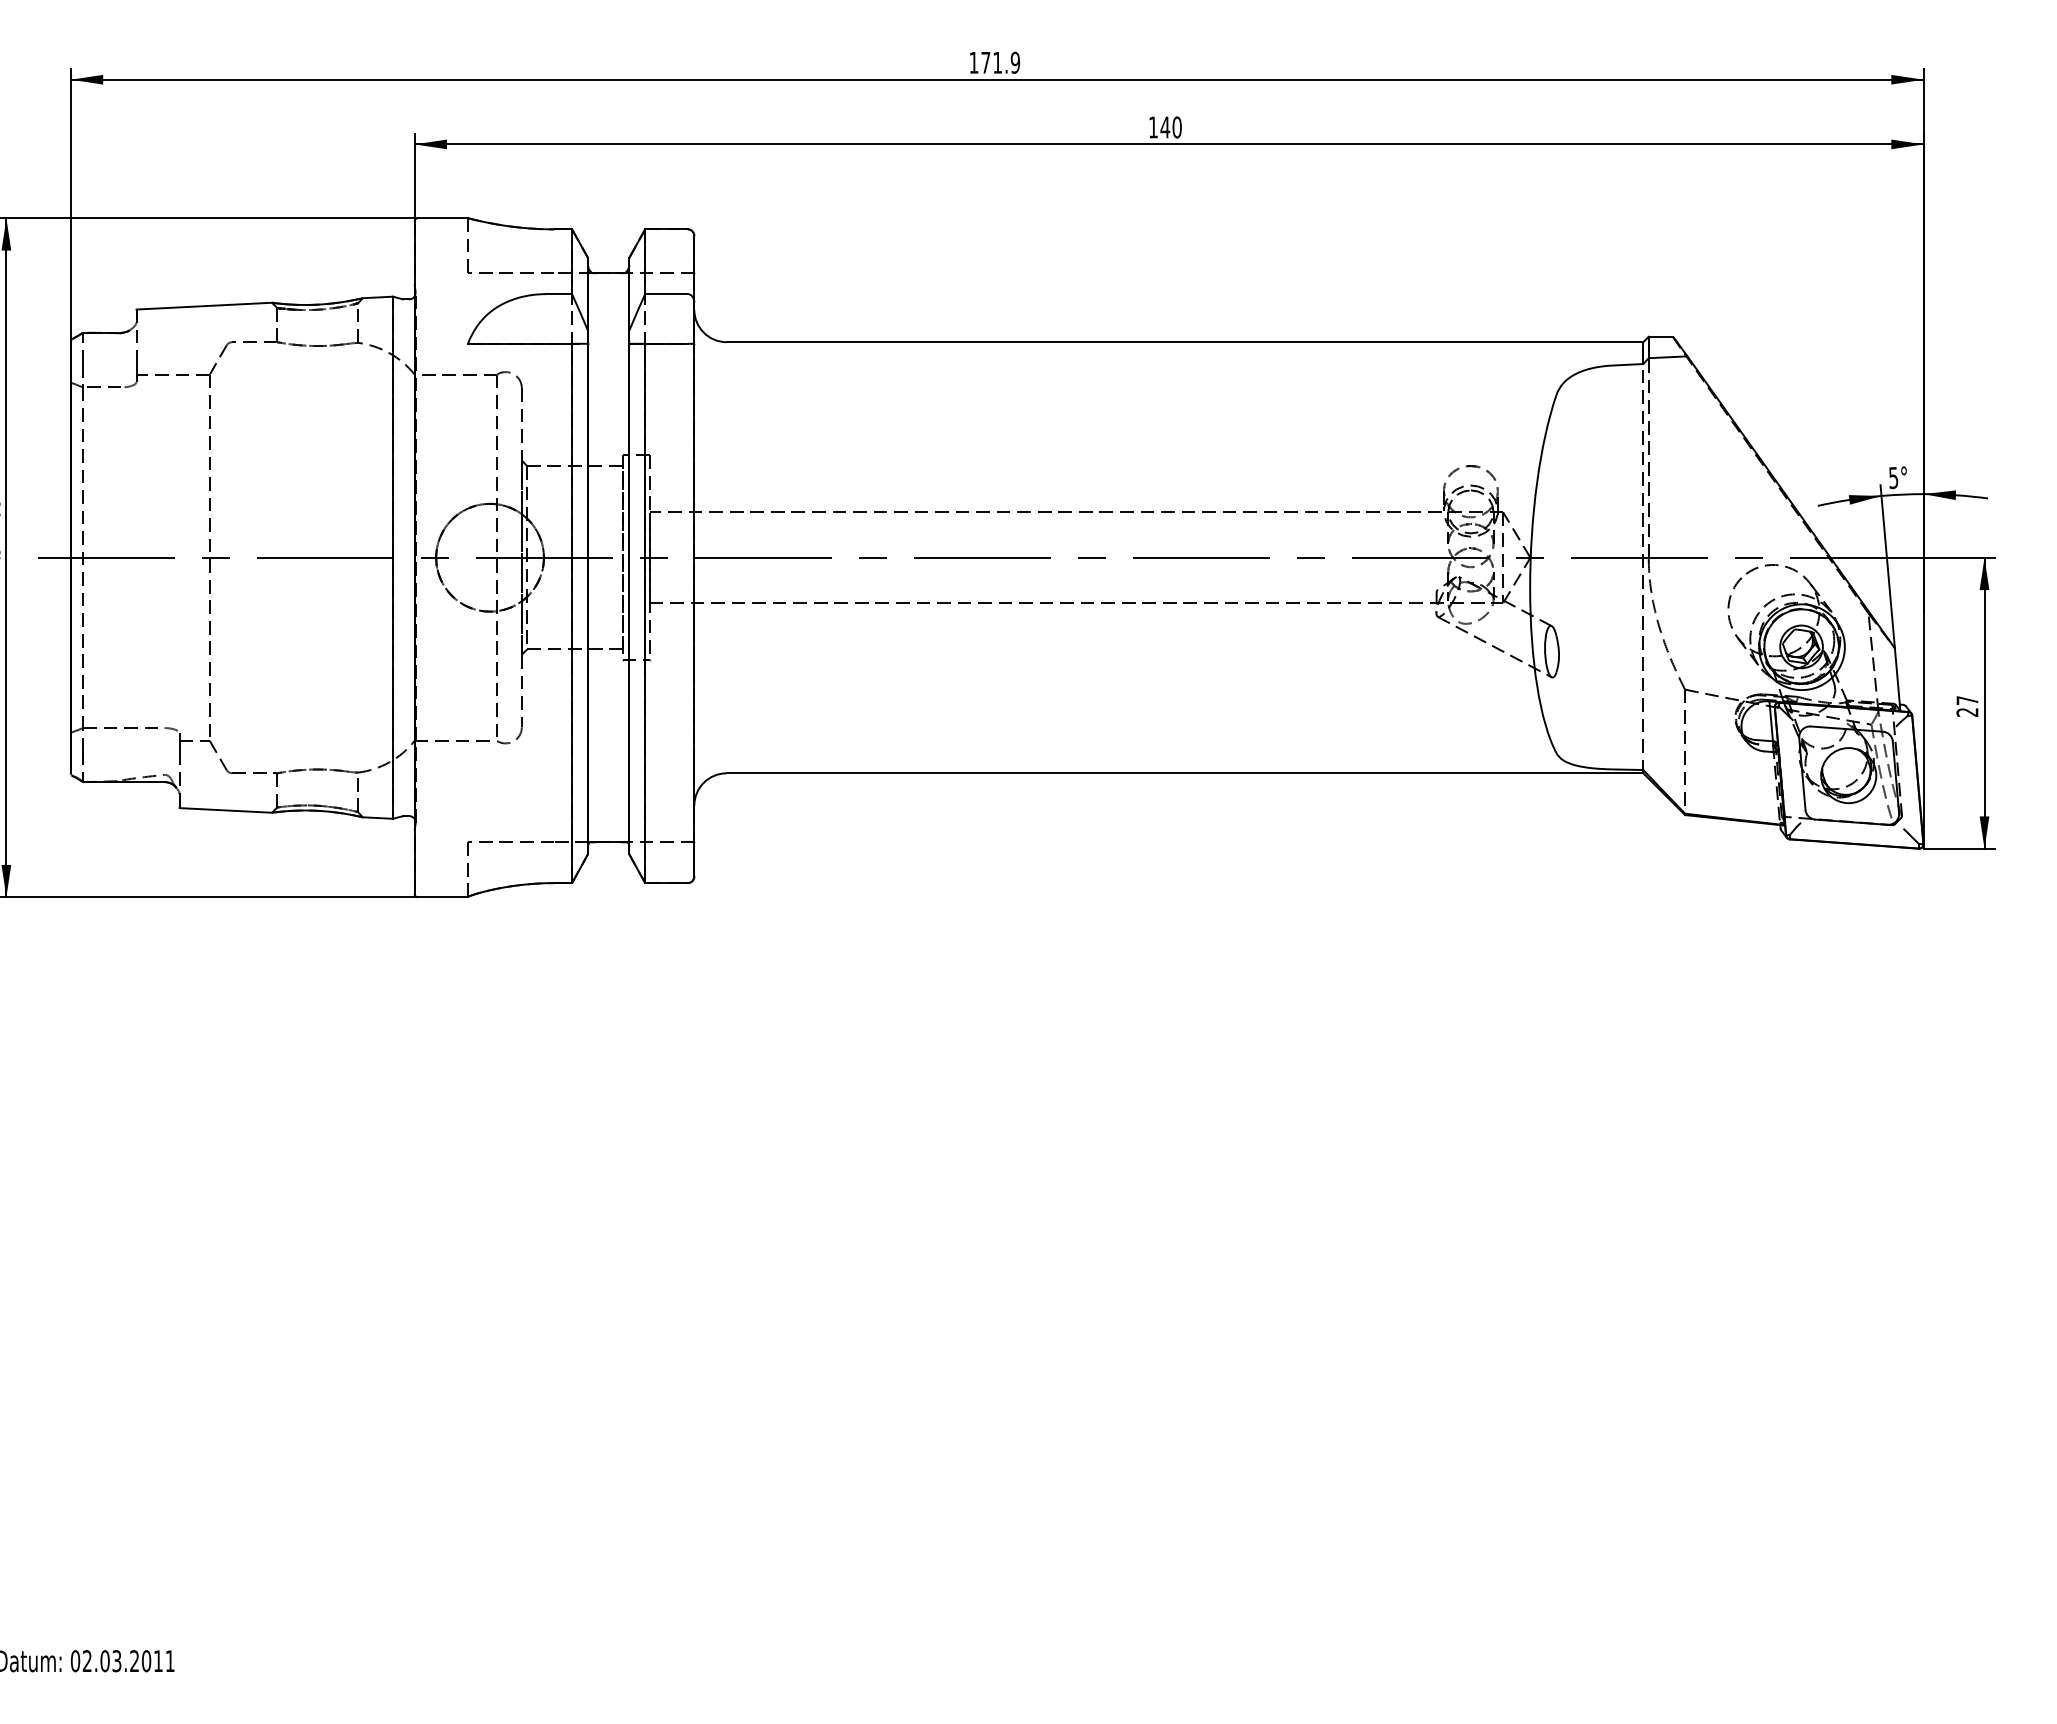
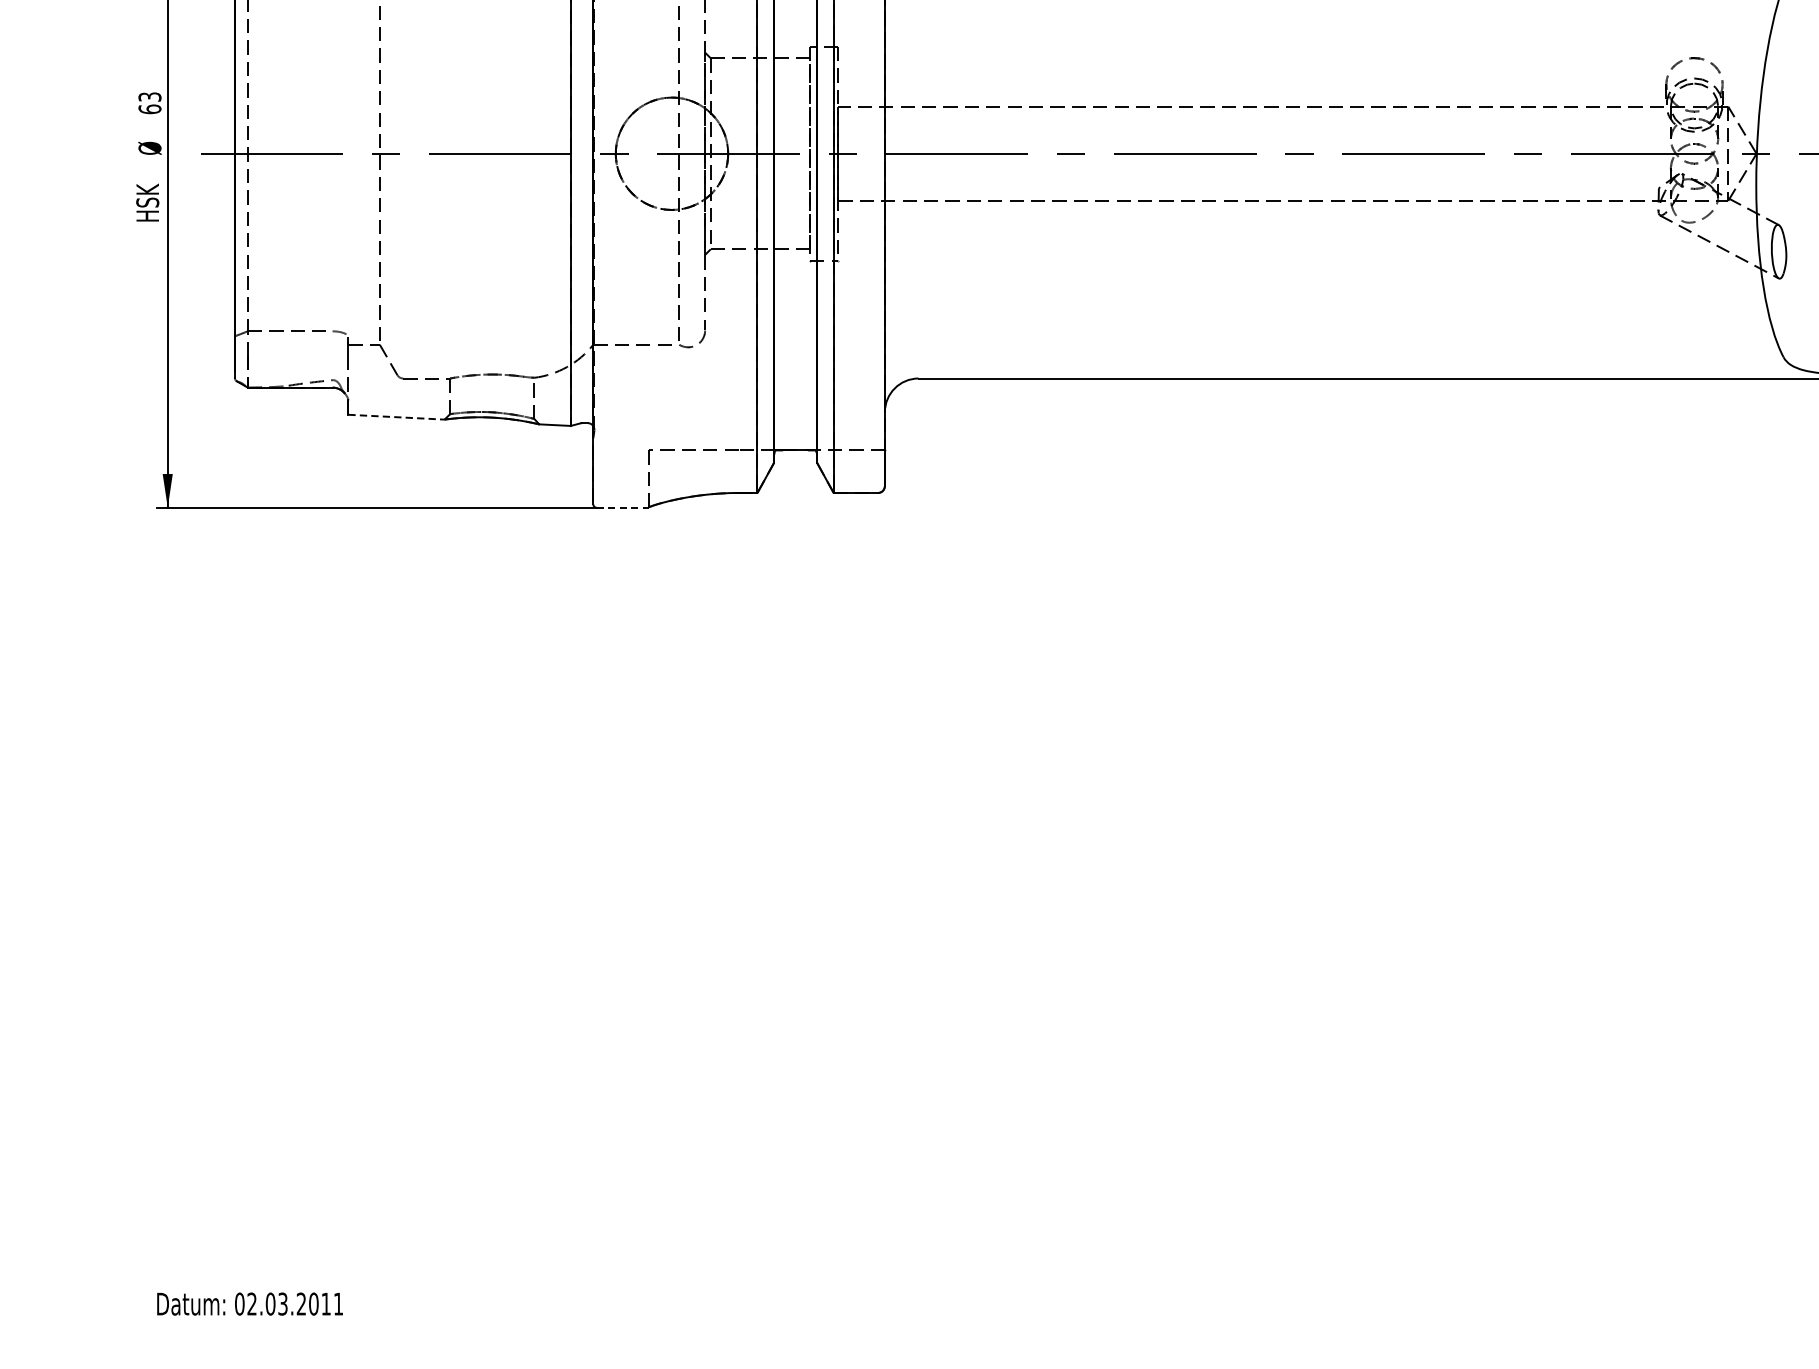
line: (226, 810) -> (397, 417), solid -> dashed
line: (443, 897) -> (623, 507), solid -> dashed

